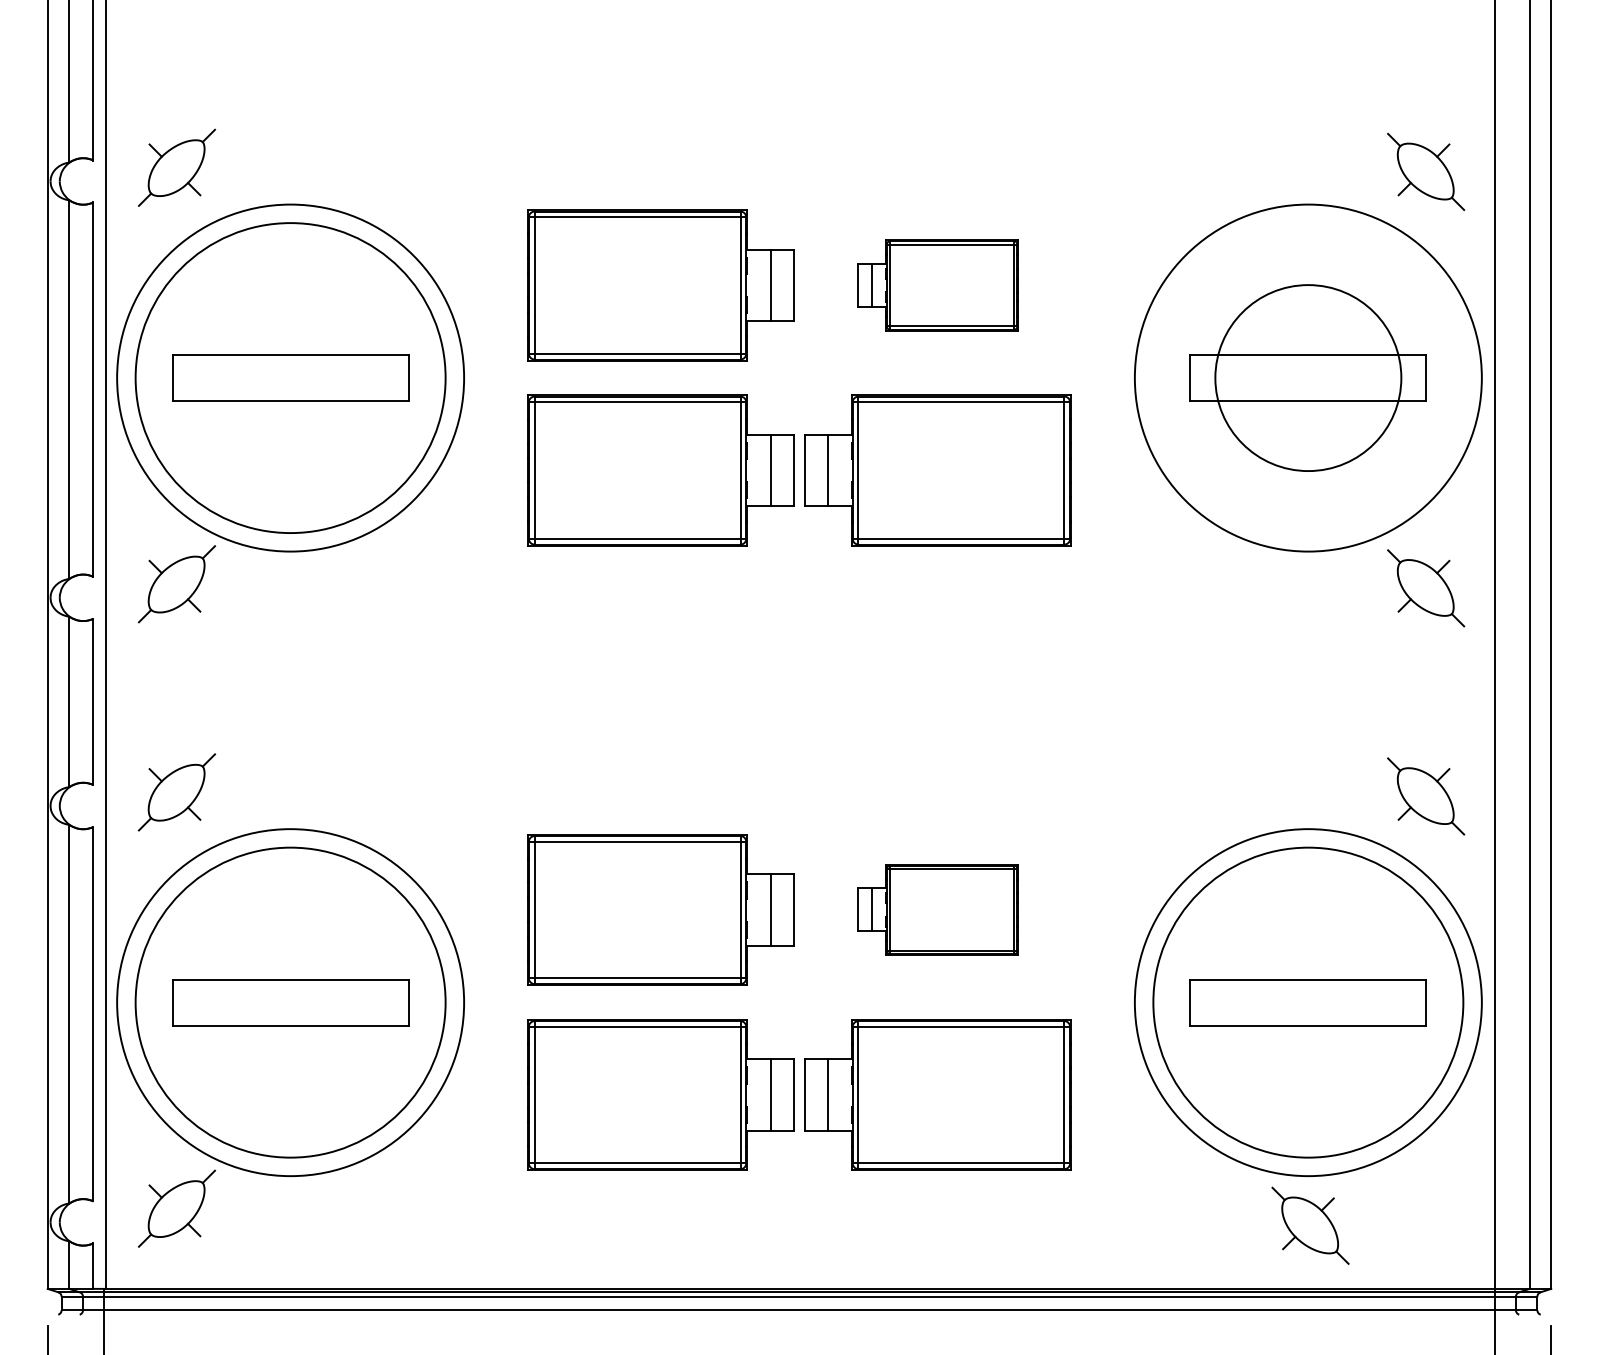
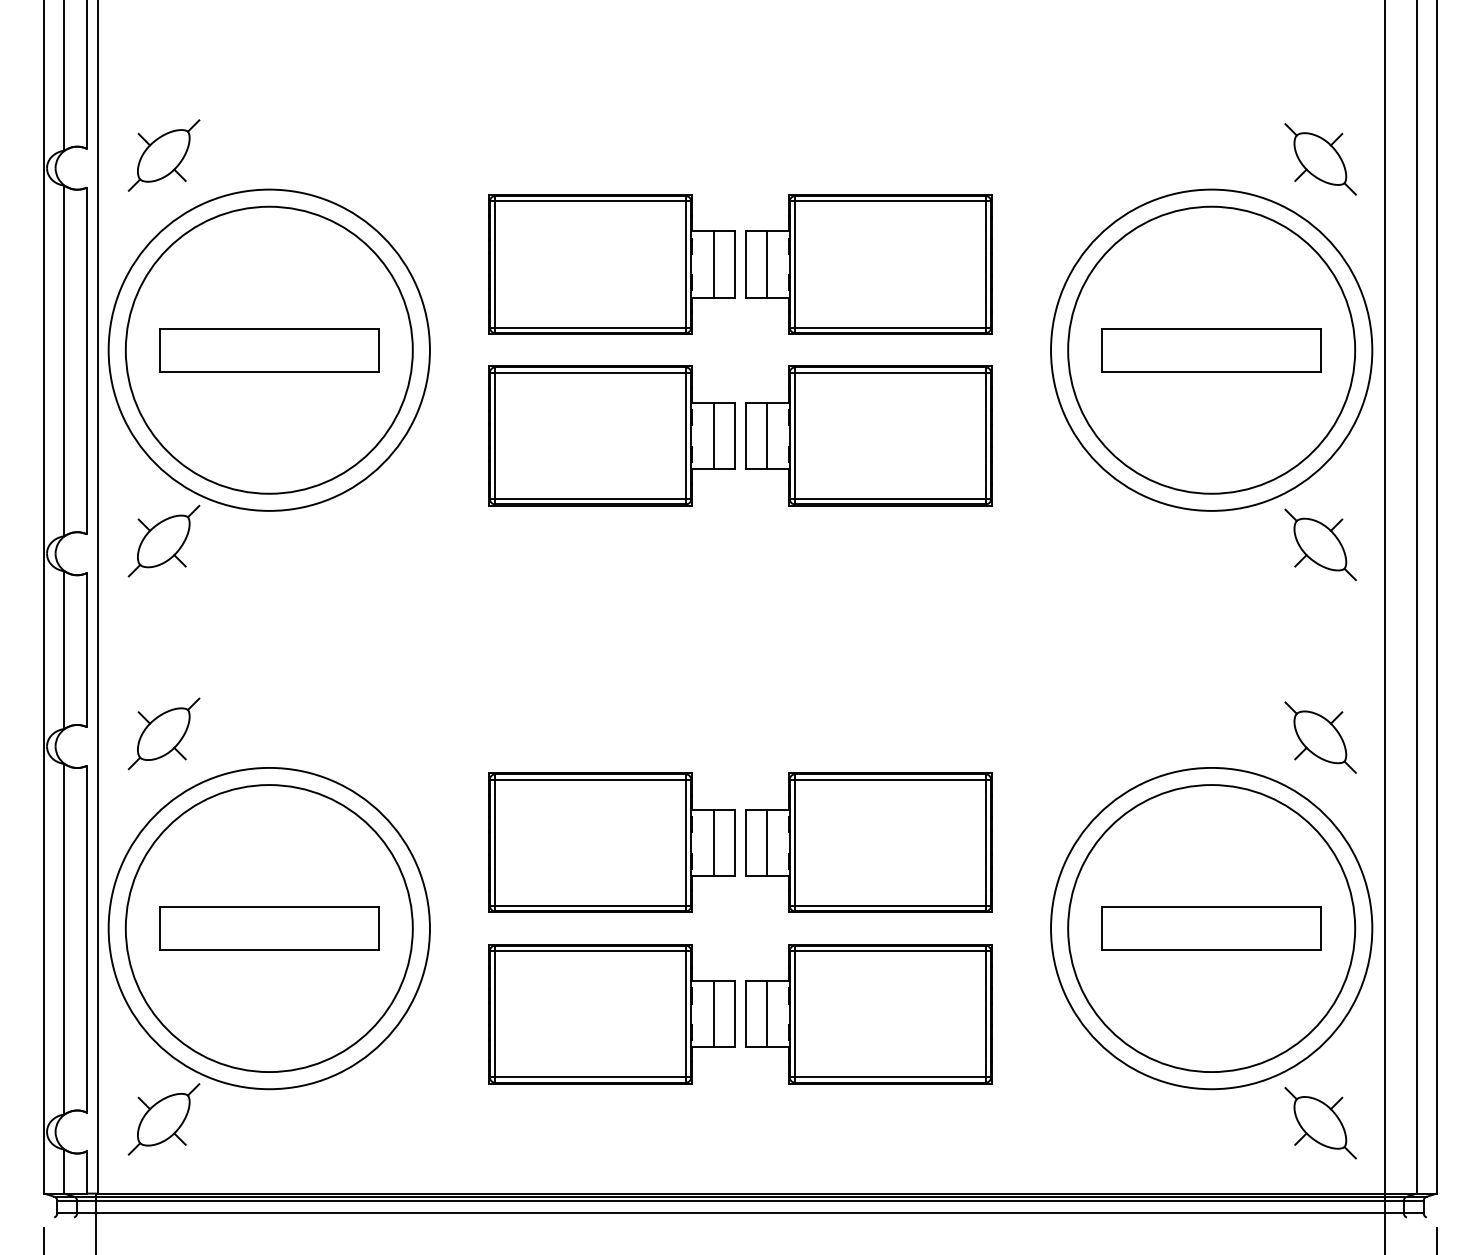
part: (937, 285) -> (868, 264), size x1.67
circle: (1308, 377) -> (1211, 349), size x1.67
part: (937, 909) -> (868, 842), size x1.67
part: (1310, 1226) -> (1320, 1123), moved

